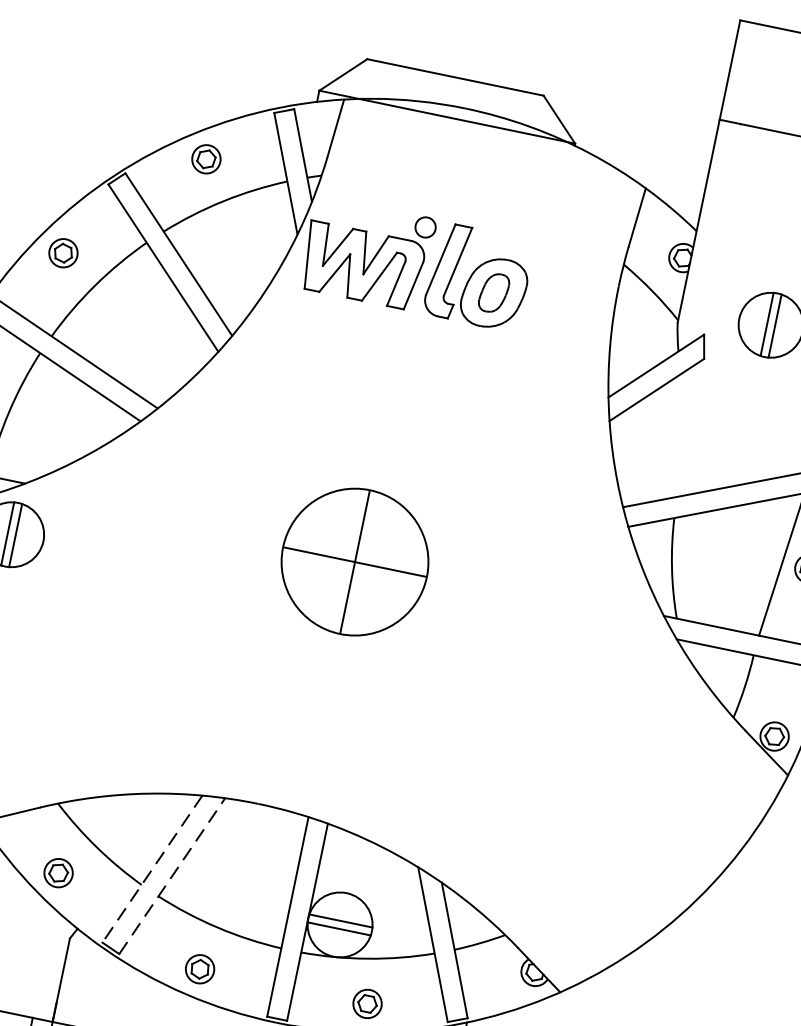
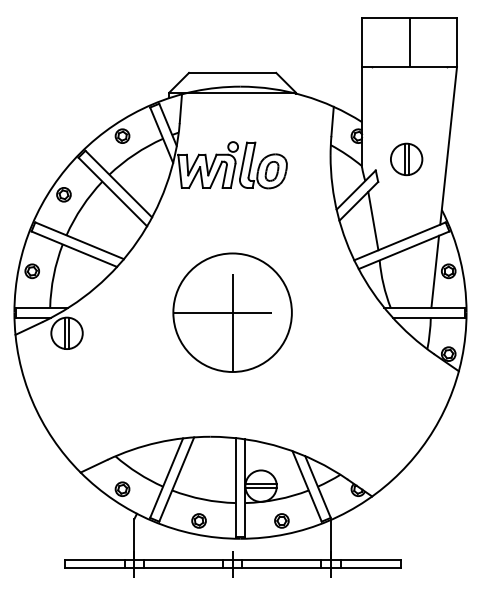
line: (678, 434) -> (373, 220), added
part: (354, 561) -> (232, 312), size x1.67
line: (151, 869) -> (166, 478), dashed -> solid
line: (171, 876) -> (176, 479), dashed -> solid

